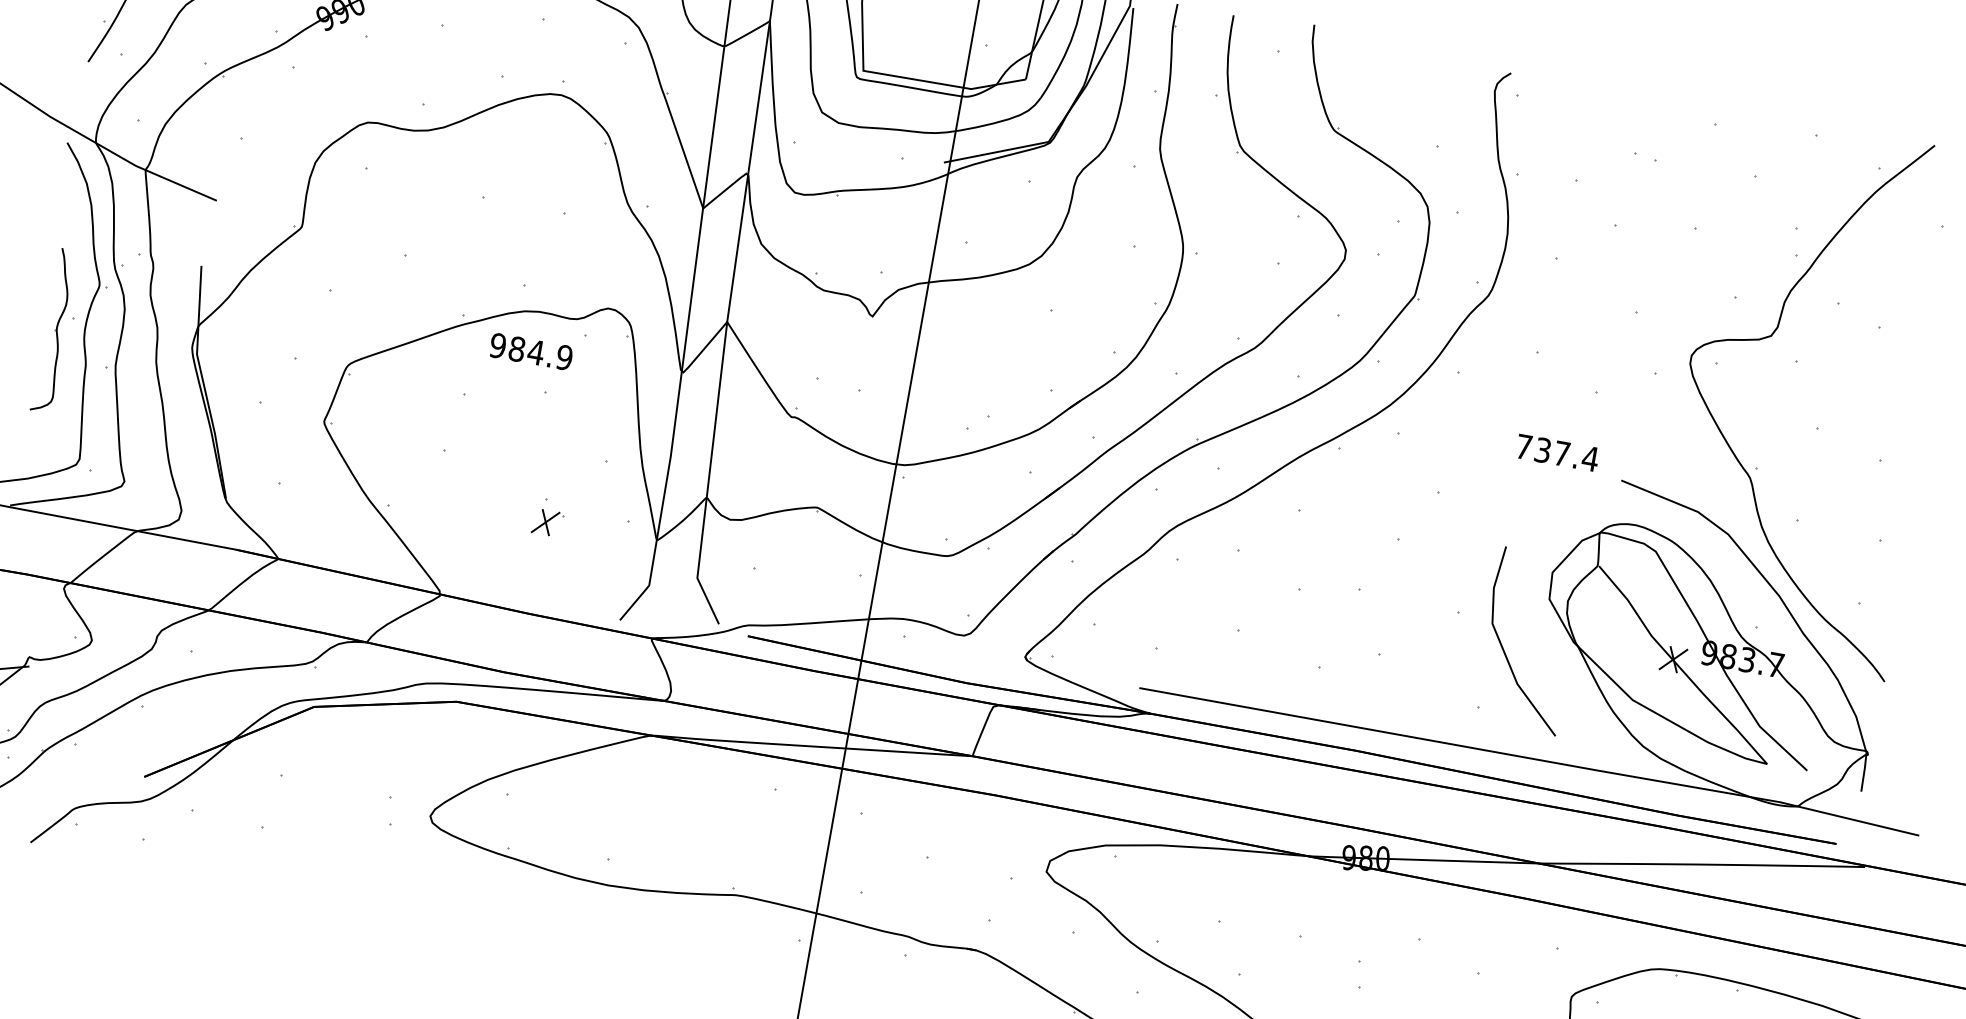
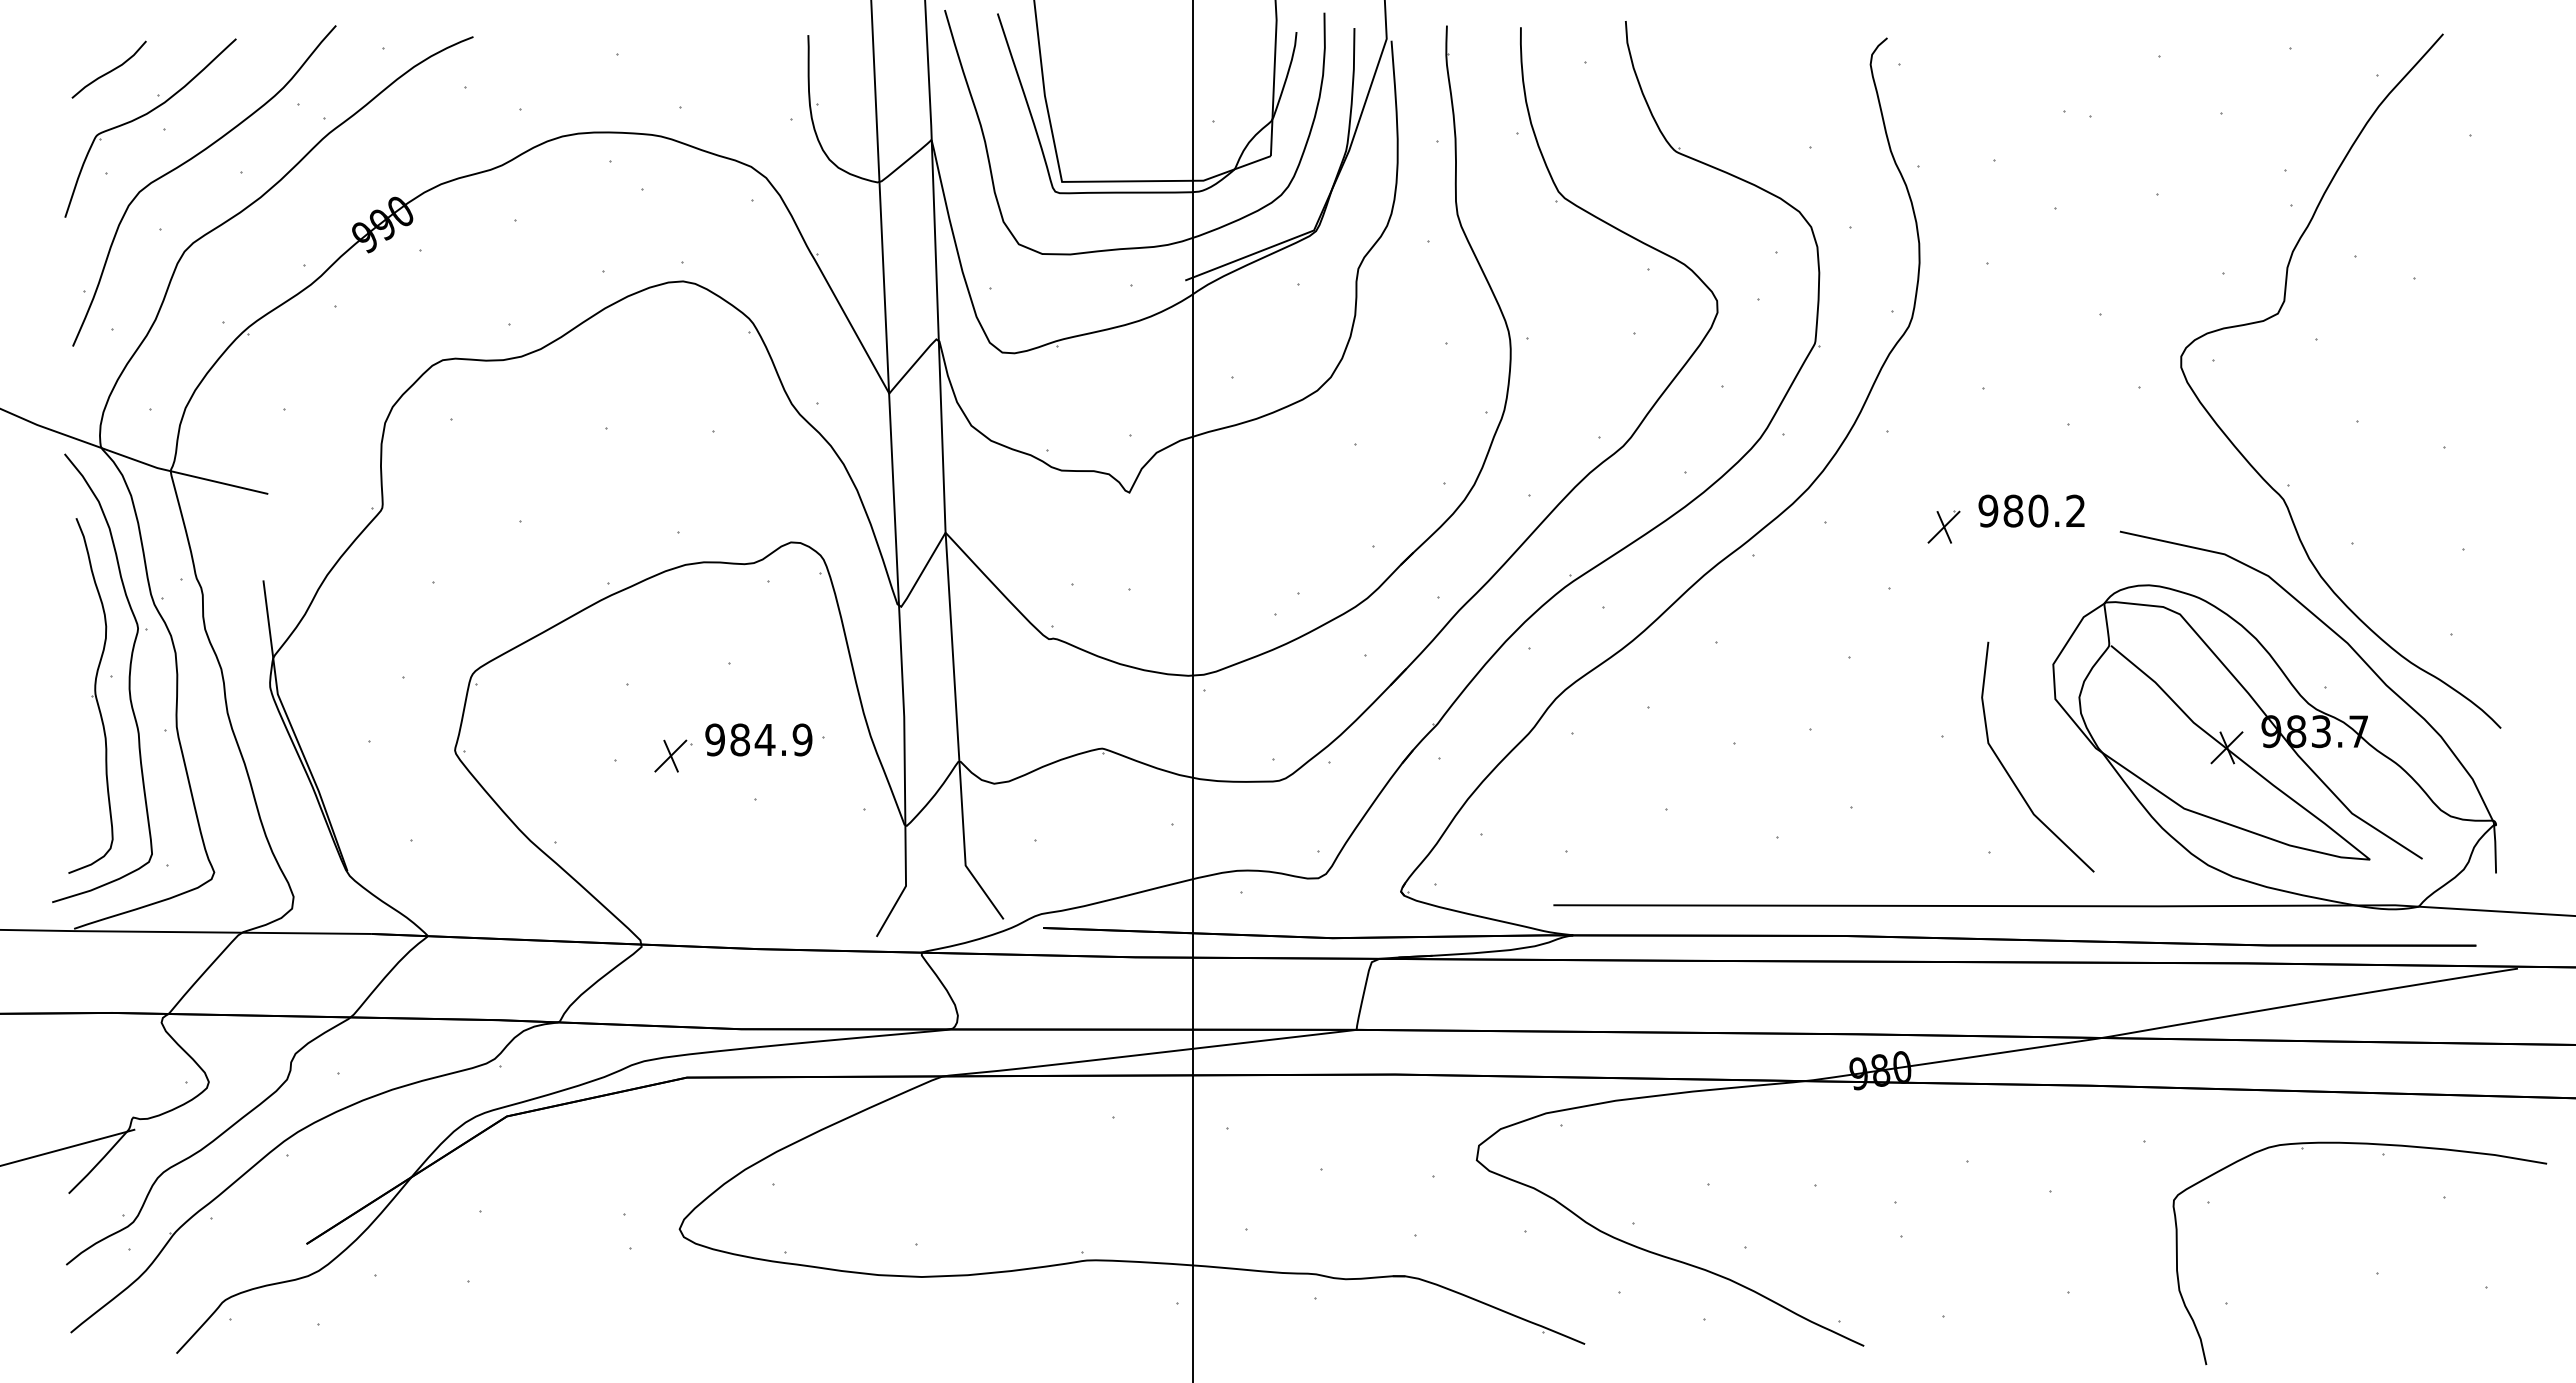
part: (54, 330) -> (90, 695), size x1.67
text: (531, 351) -> (758, 739), moved
part: (1487, 452) -> (1943, 526), added
text: (1557, 452) -> (2032, 510), 737.4 -> 980.2
part: (547, 522) -> (673, 755), moved

